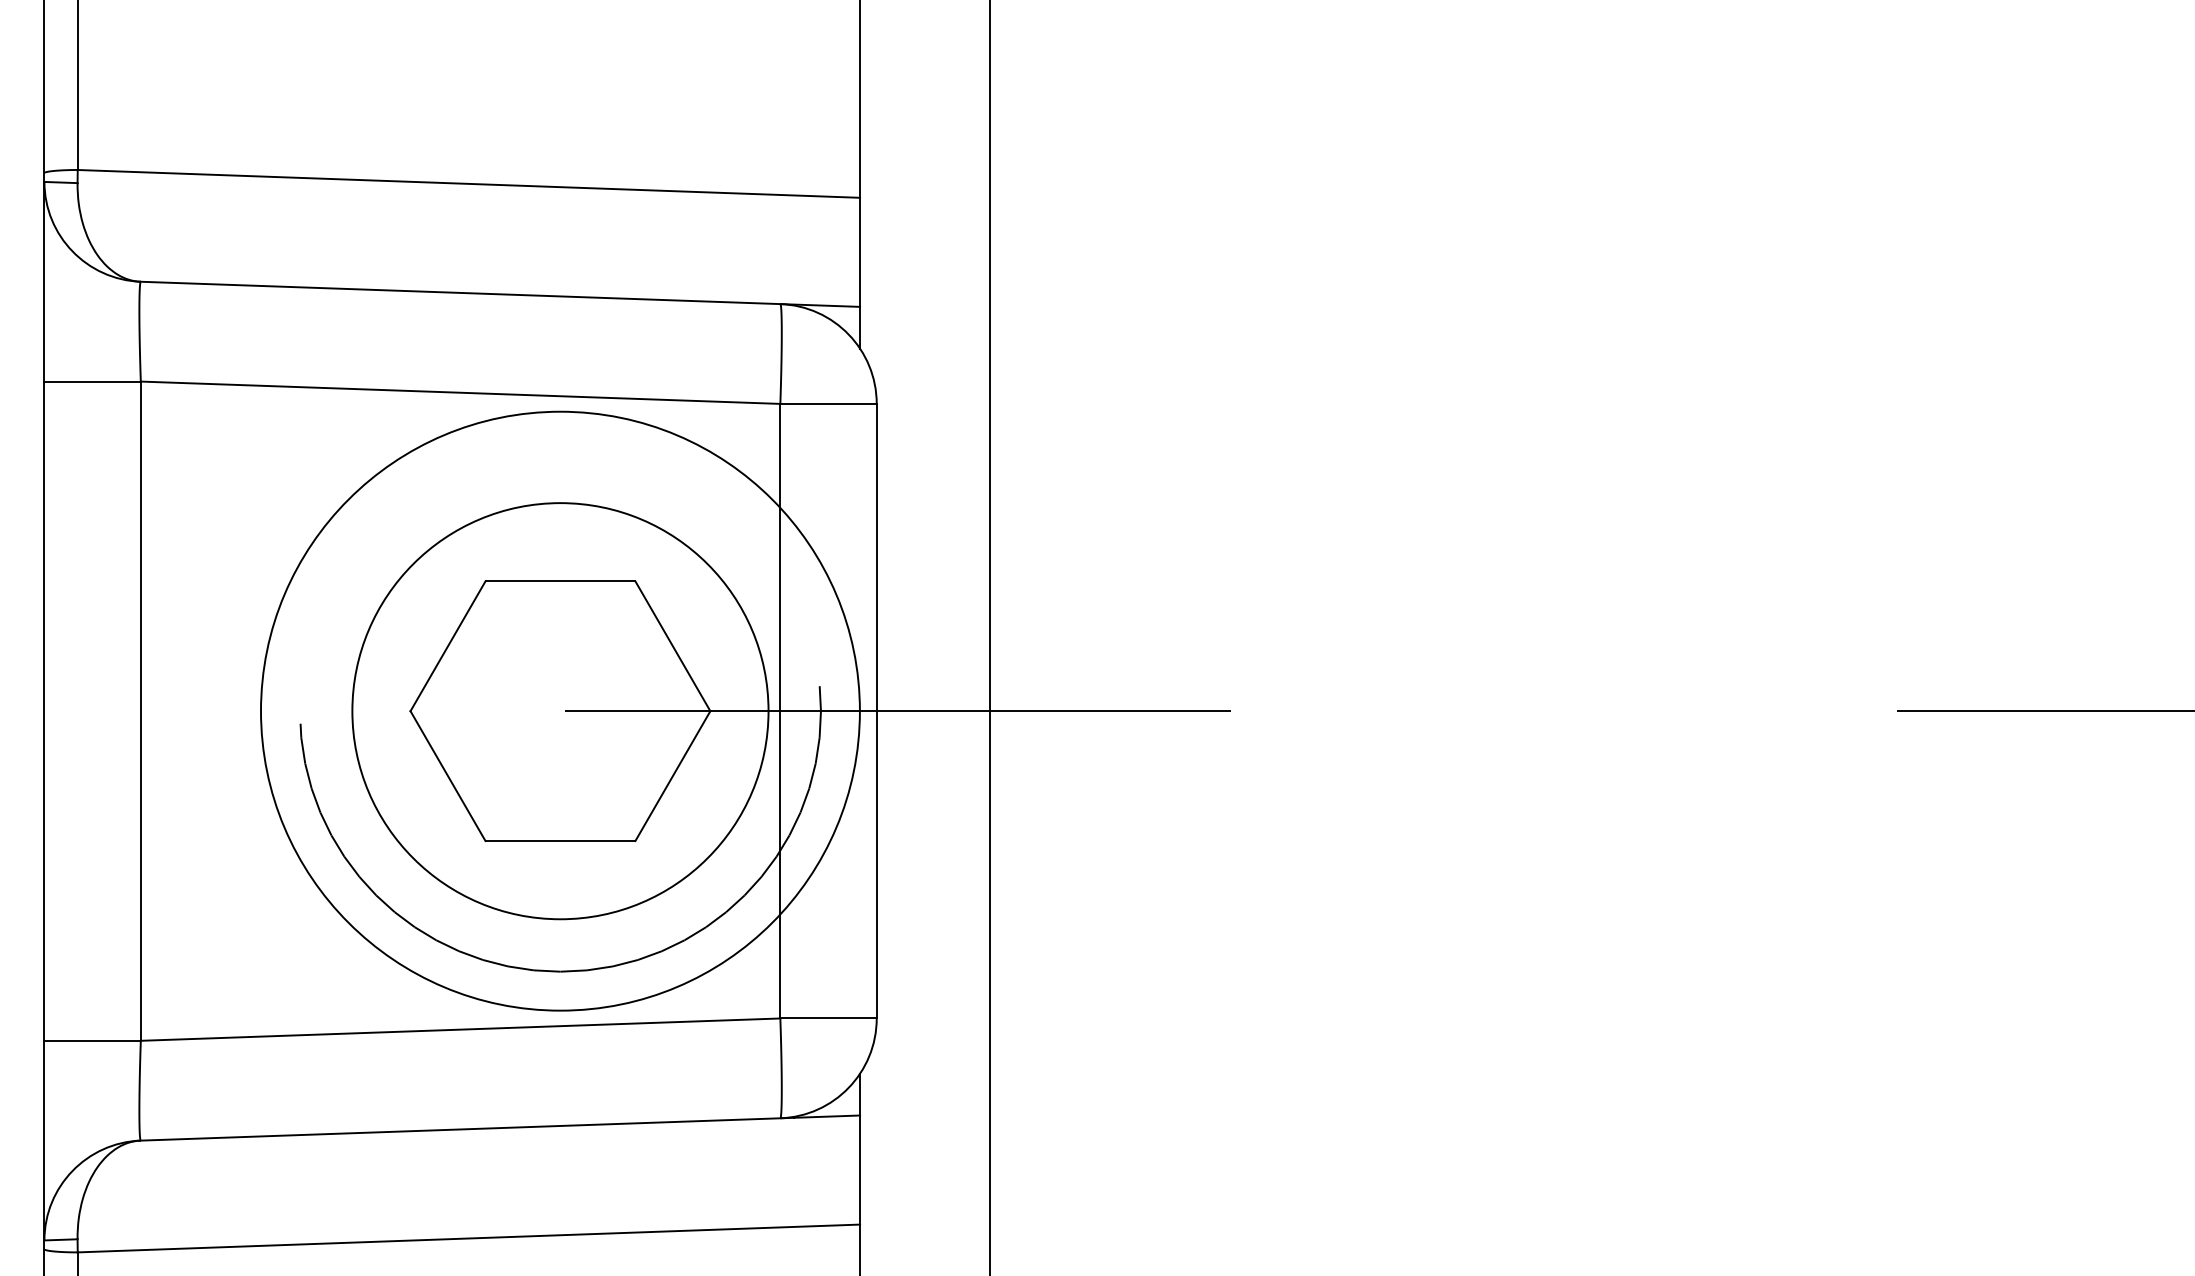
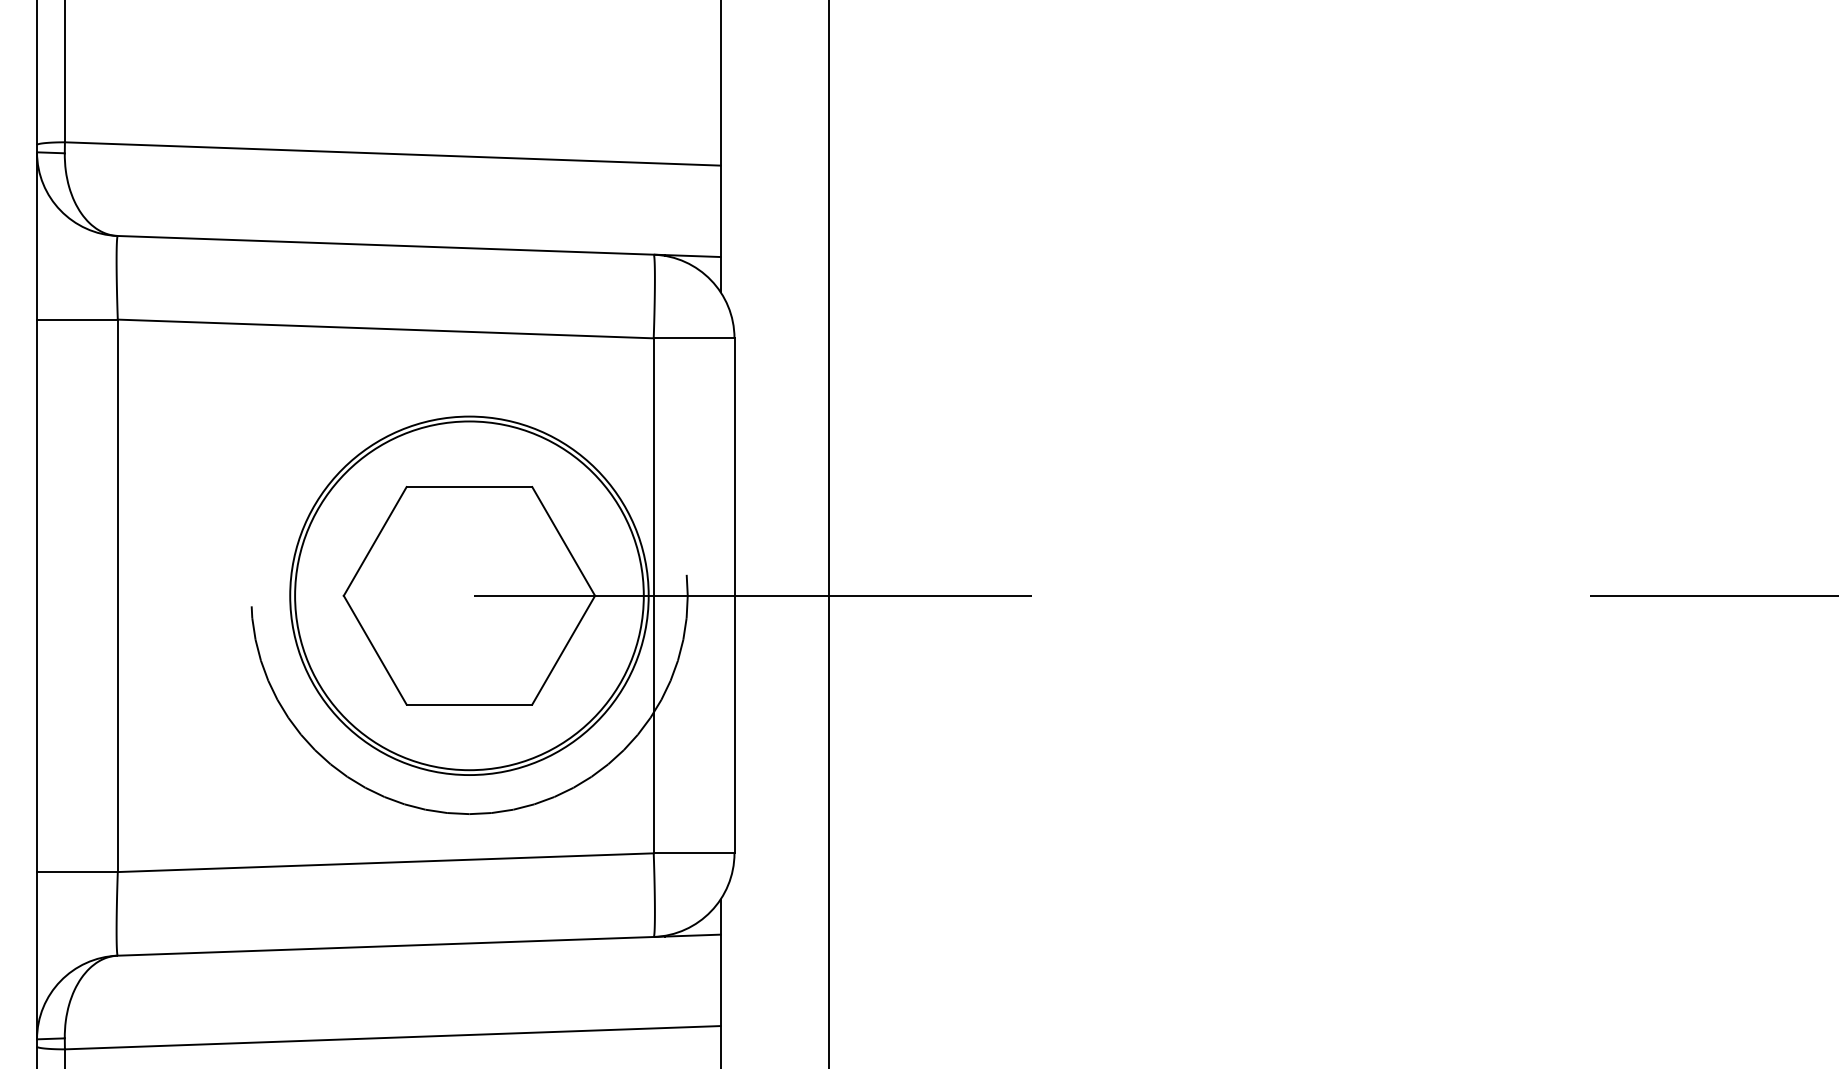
circle: (560, 711) -> (469, 596), size x0.71

